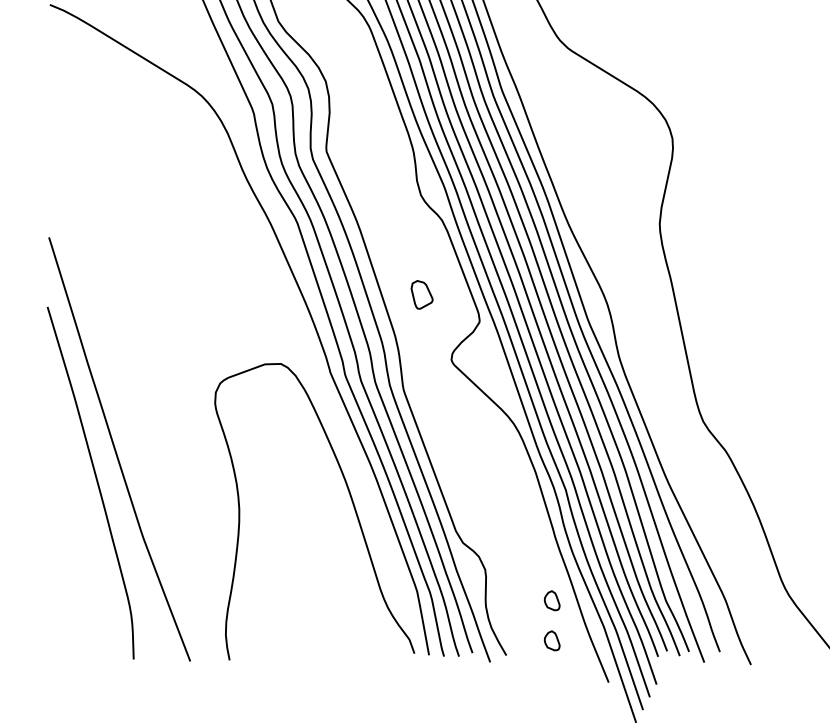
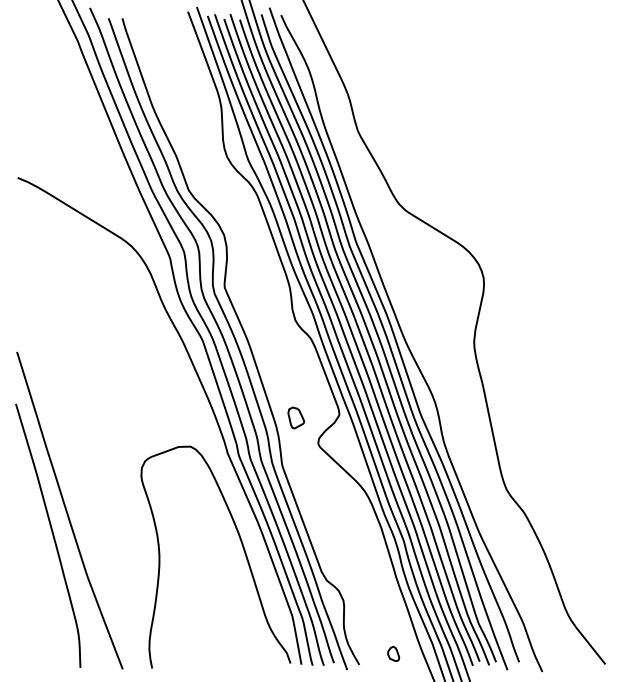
part: (421, 294) -> (295, 417), moved
part: (552, 600) -> (393, 623), removed

